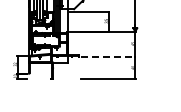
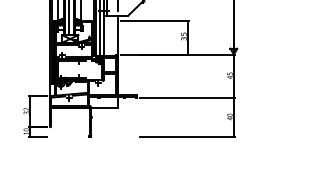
line: (108, 56) -> (187, 97), dashed -> solid

